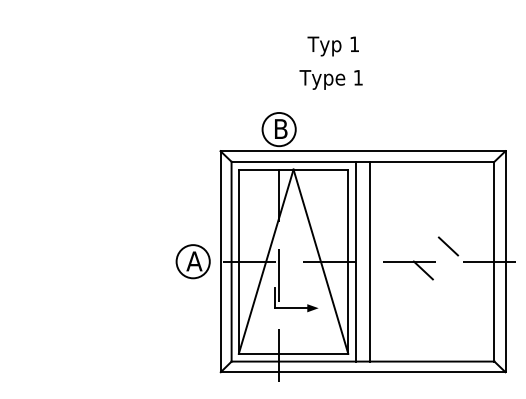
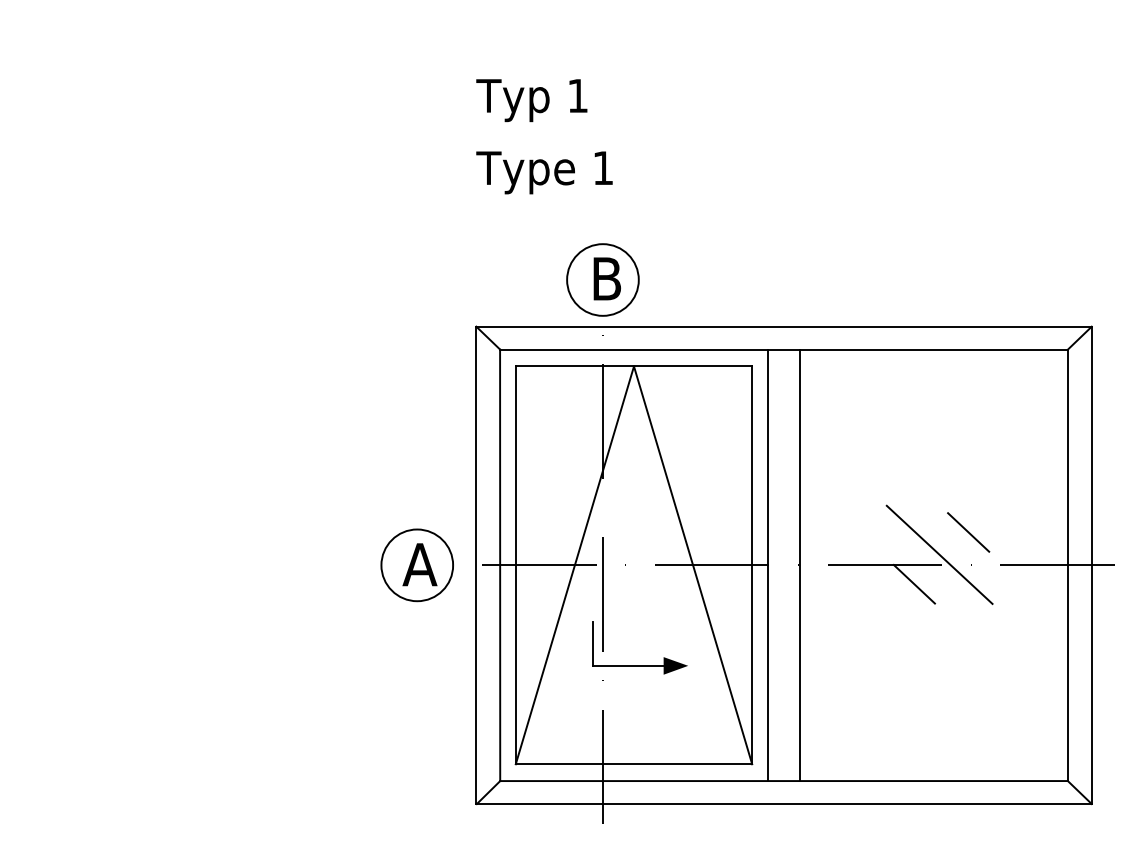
text: (332, 46) -> (530, 100), moved
text: (330, 79) -> (543, 171), moved
line: (434, 256) -> (938, 554), added

